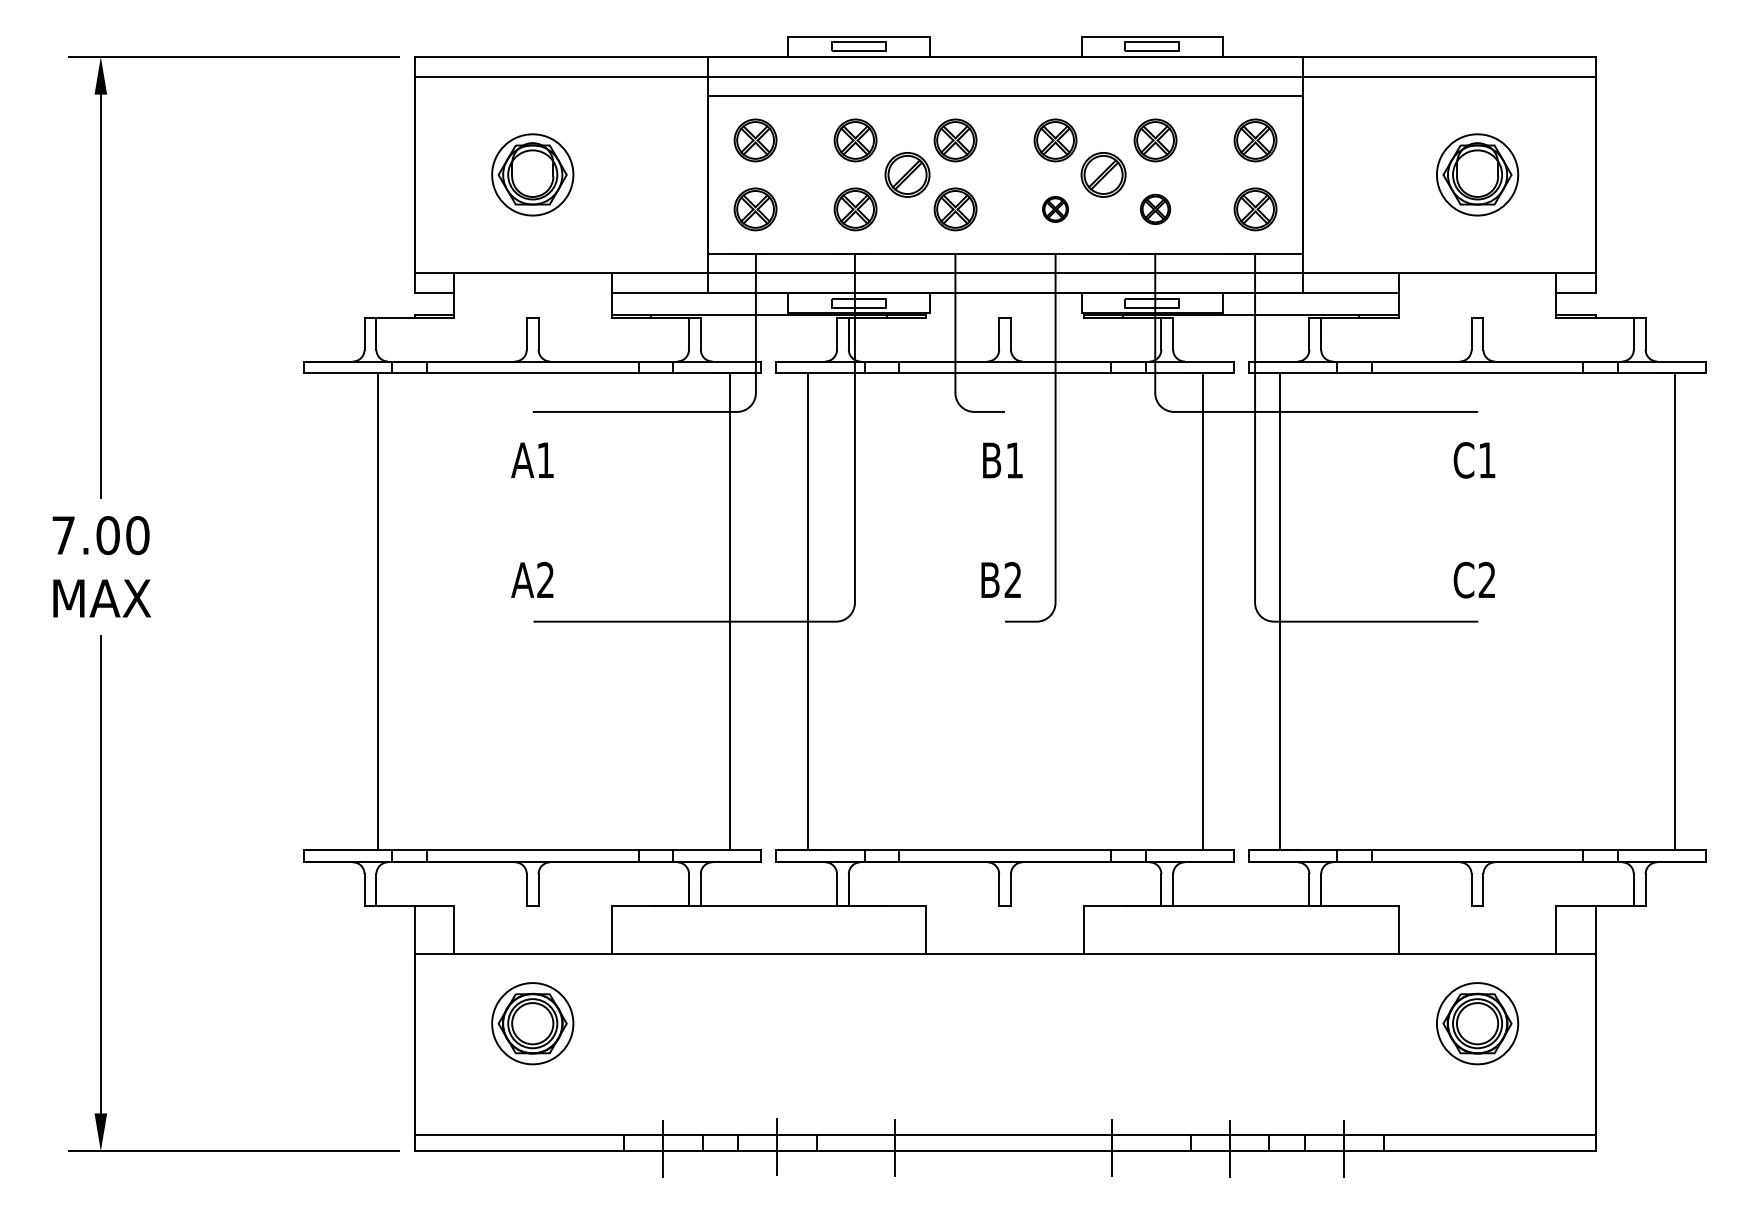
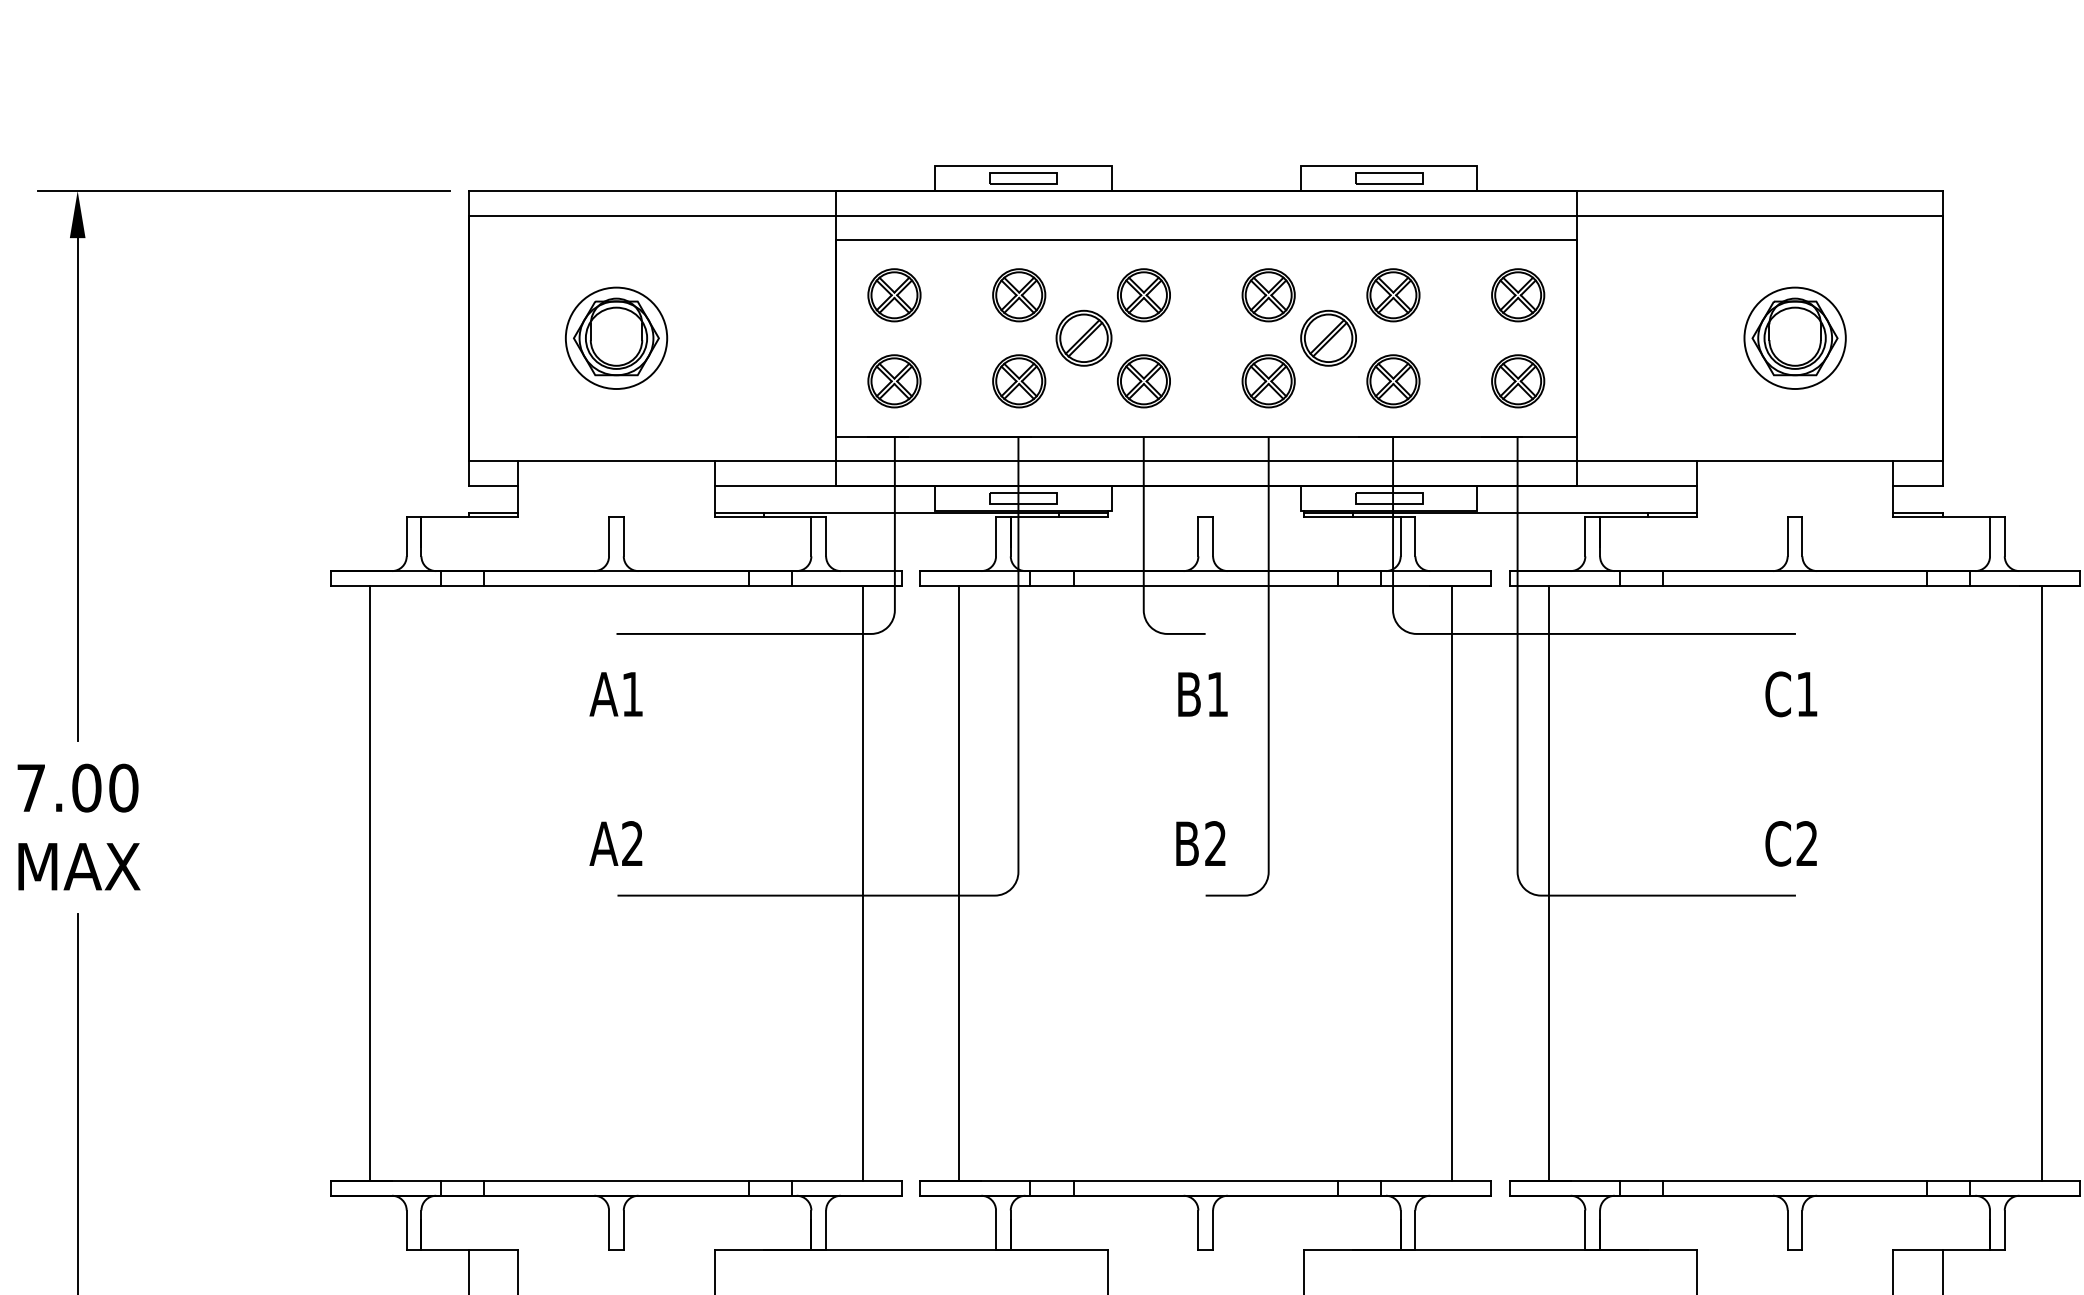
part: (1055, 209) -> (1268, 381), size x1.67
part: (1155, 209) -> (1393, 381), size x1.43
line: (378, 611) -> (370, 882), moved

